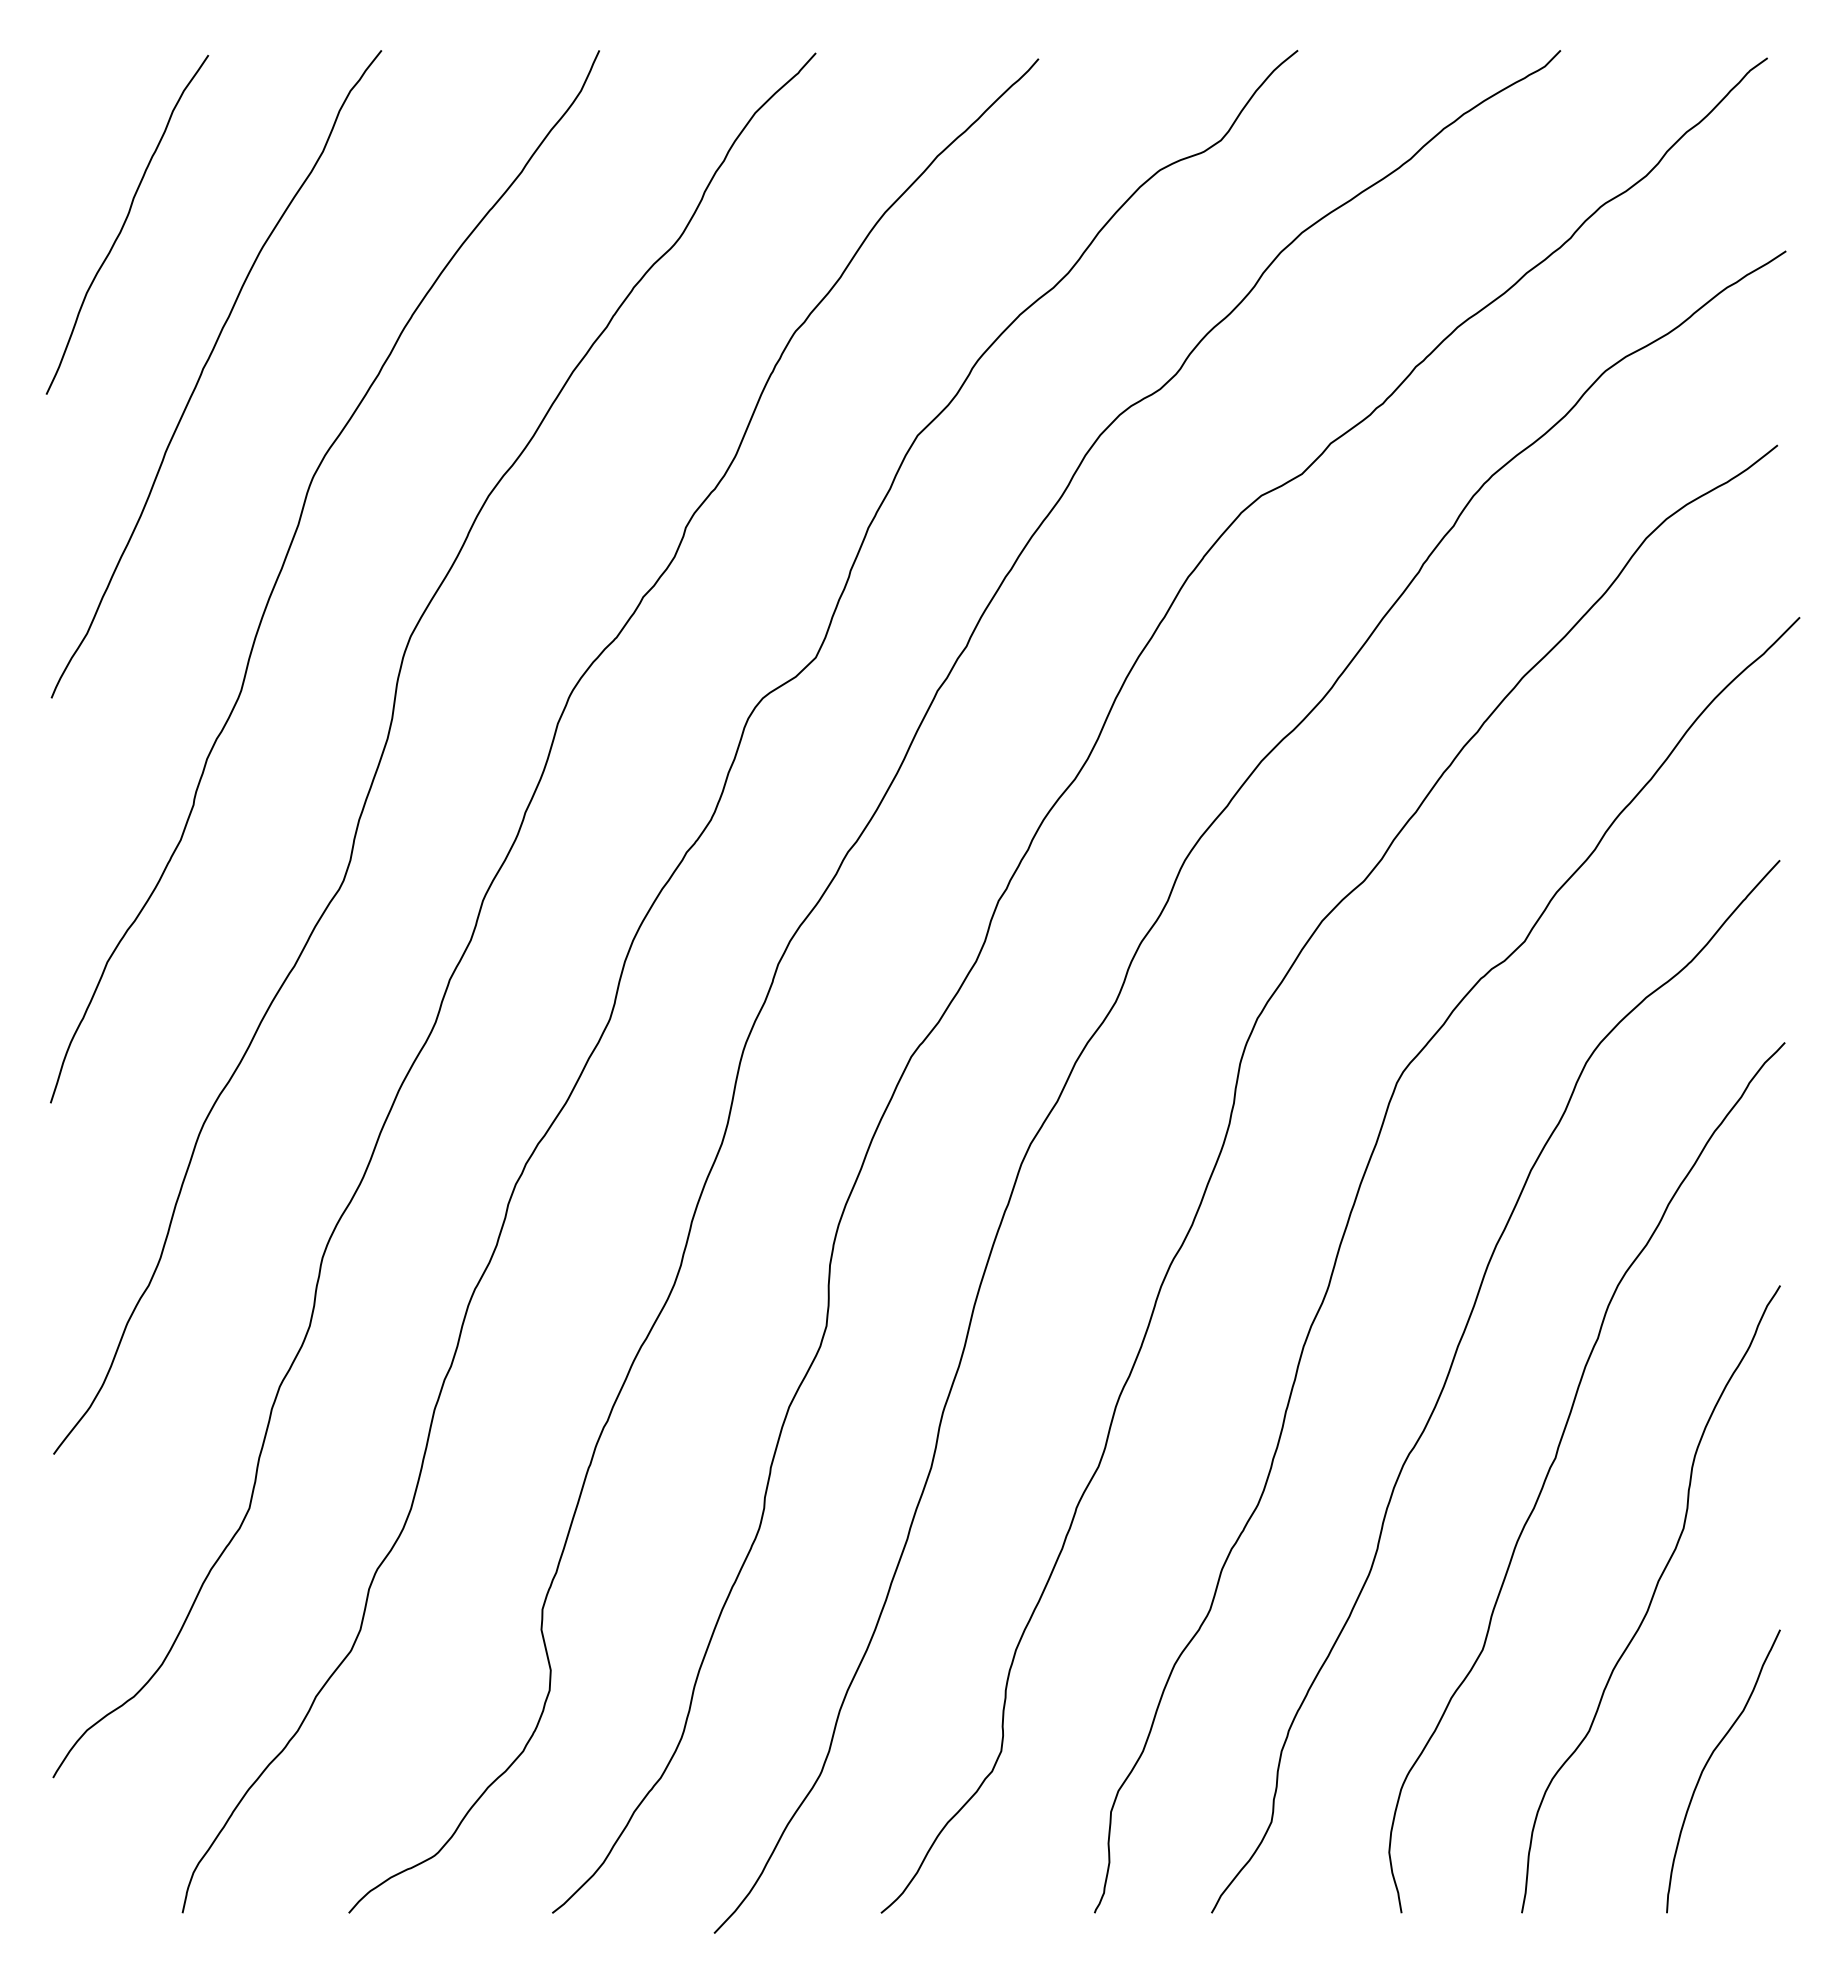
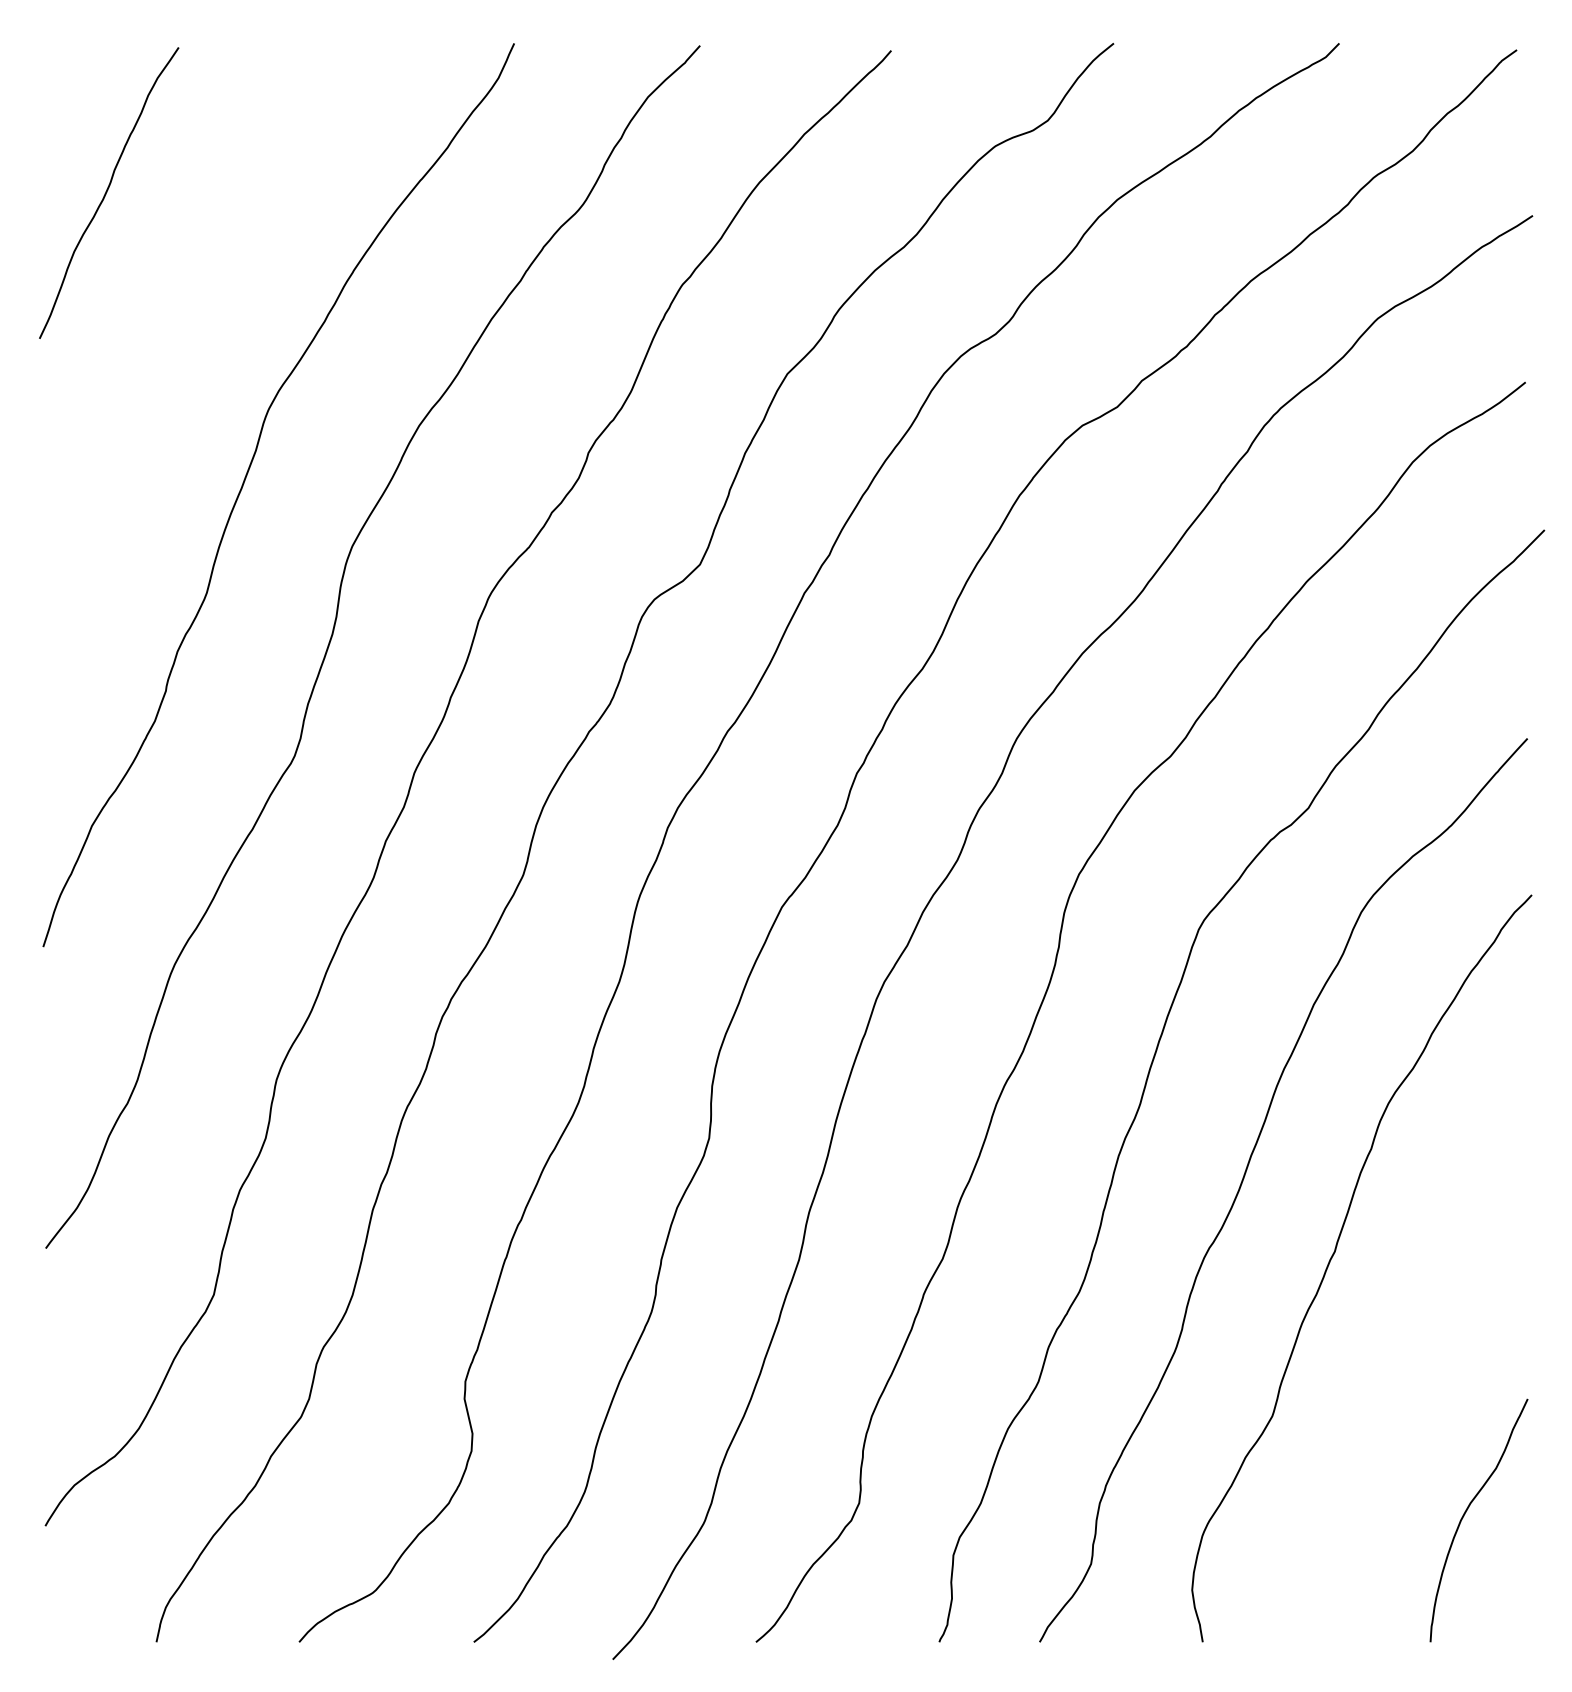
curve: (203, 371) -> (174, 319), removed
curve: (1650, 1599) -> (1416, 1372), removed

